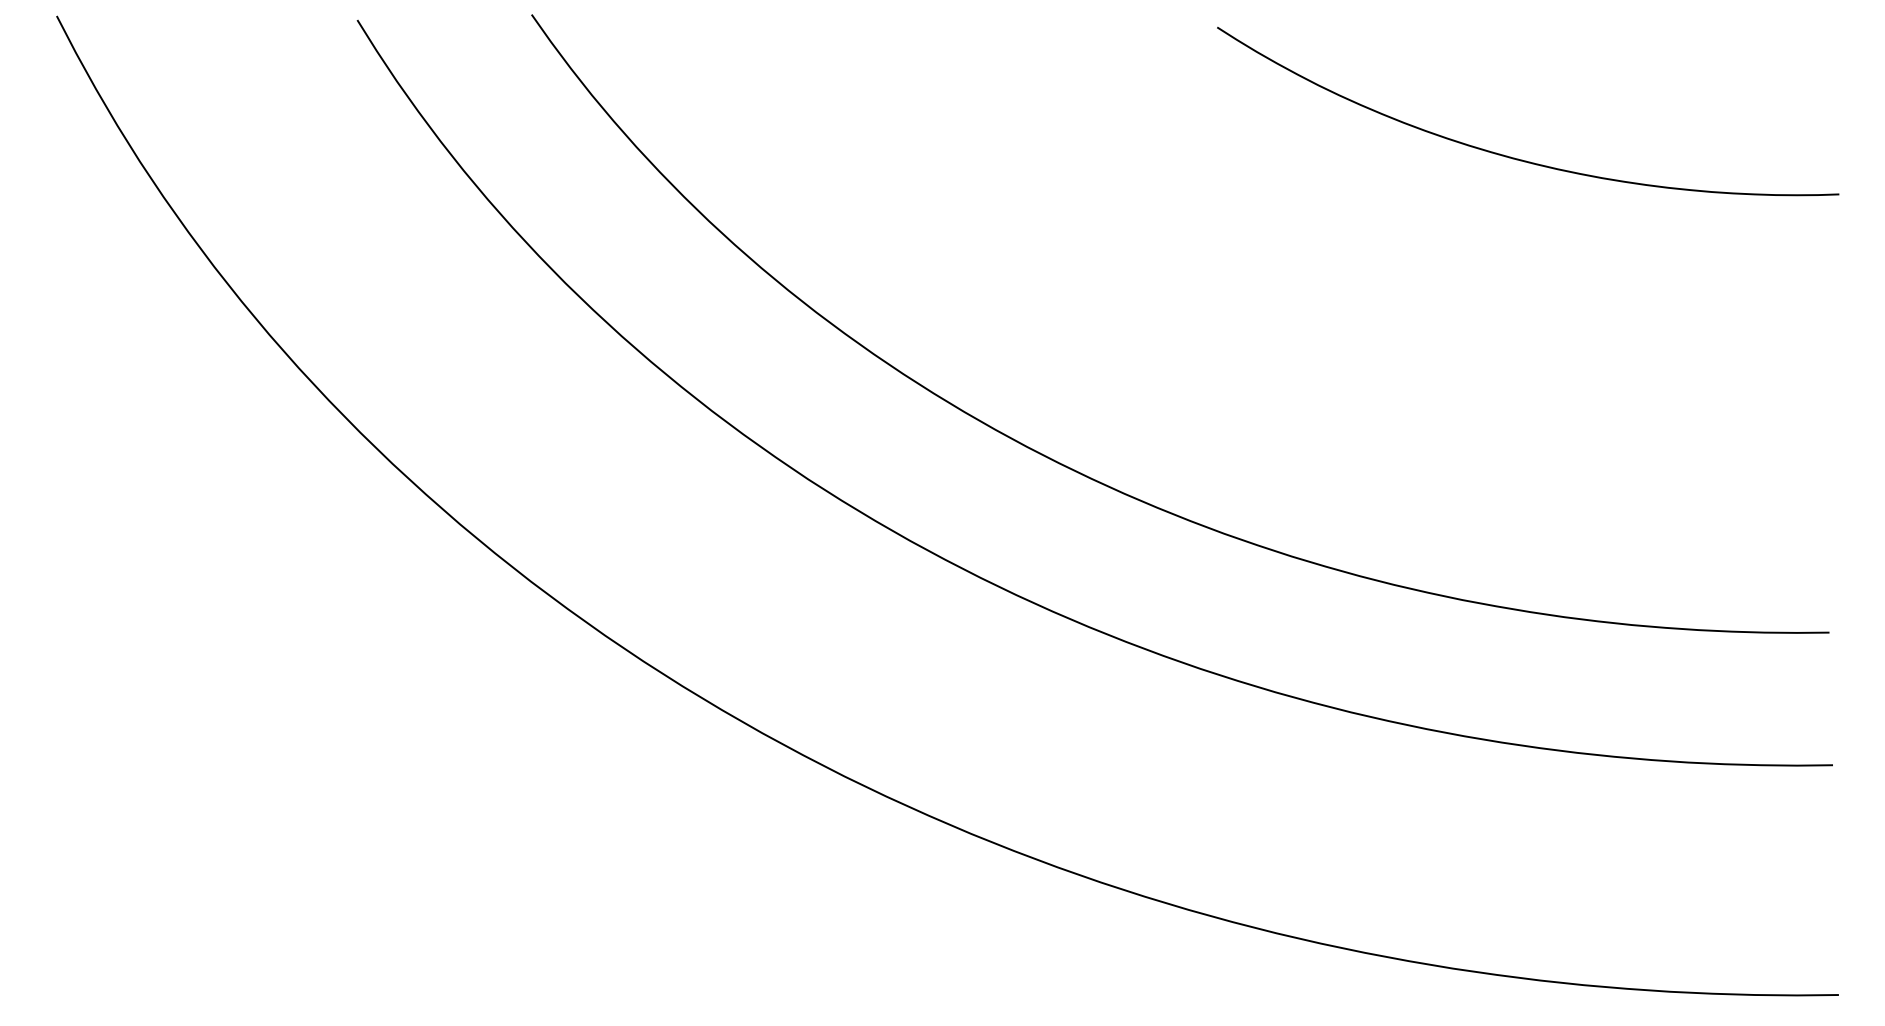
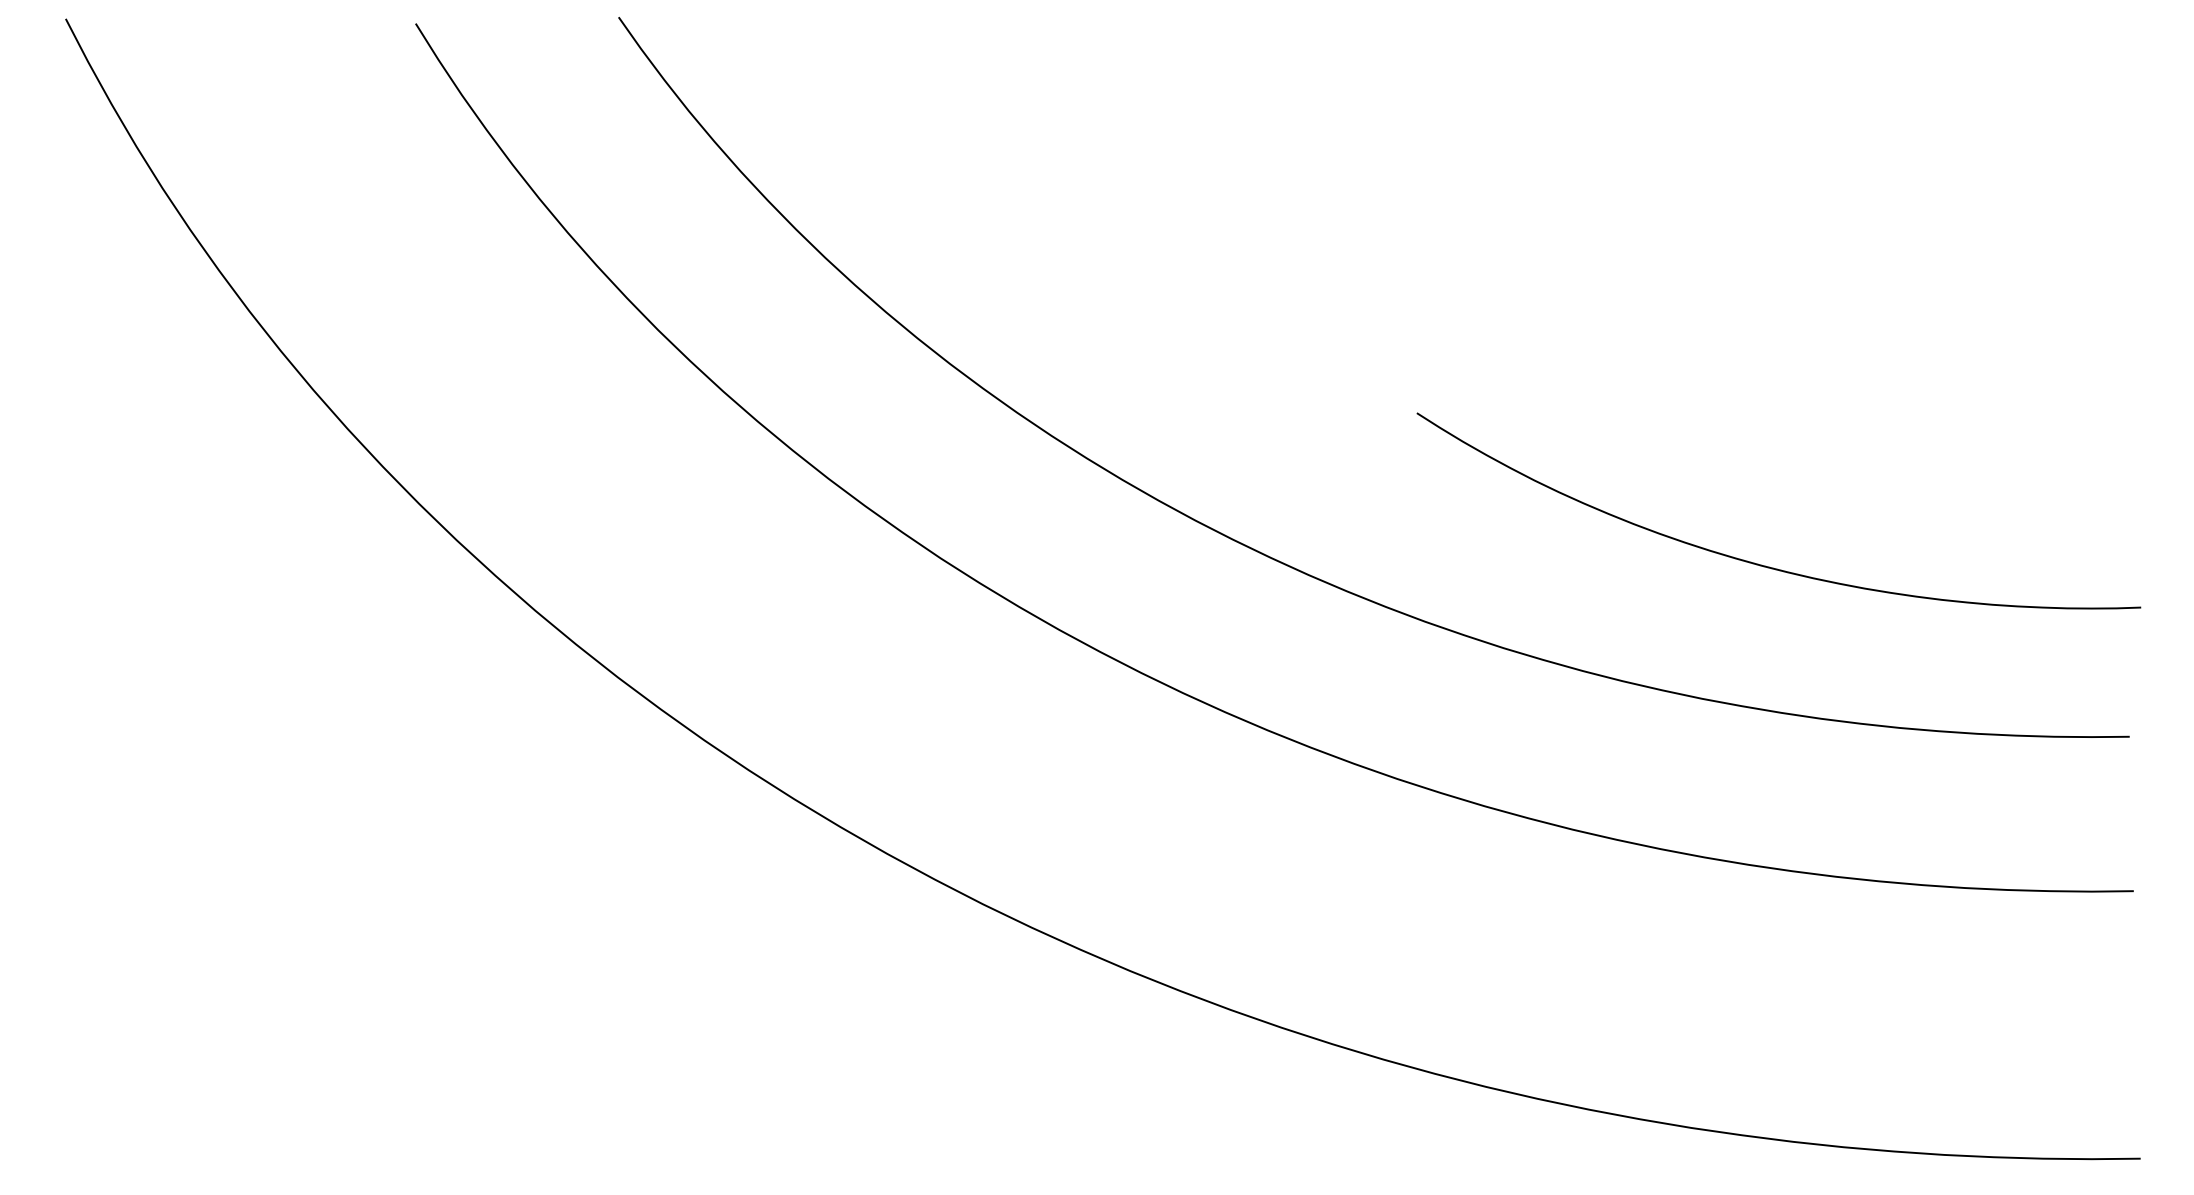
curve: (1516, 158) -> (1765, 565), moved

